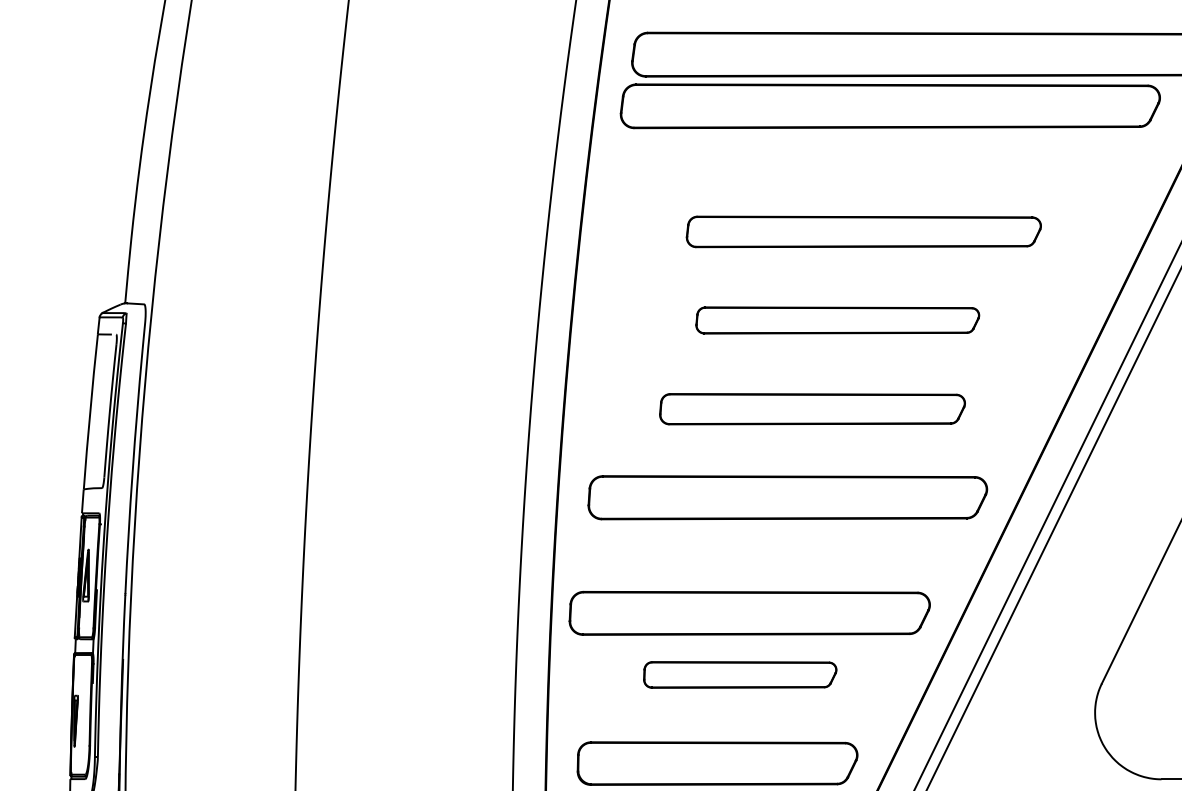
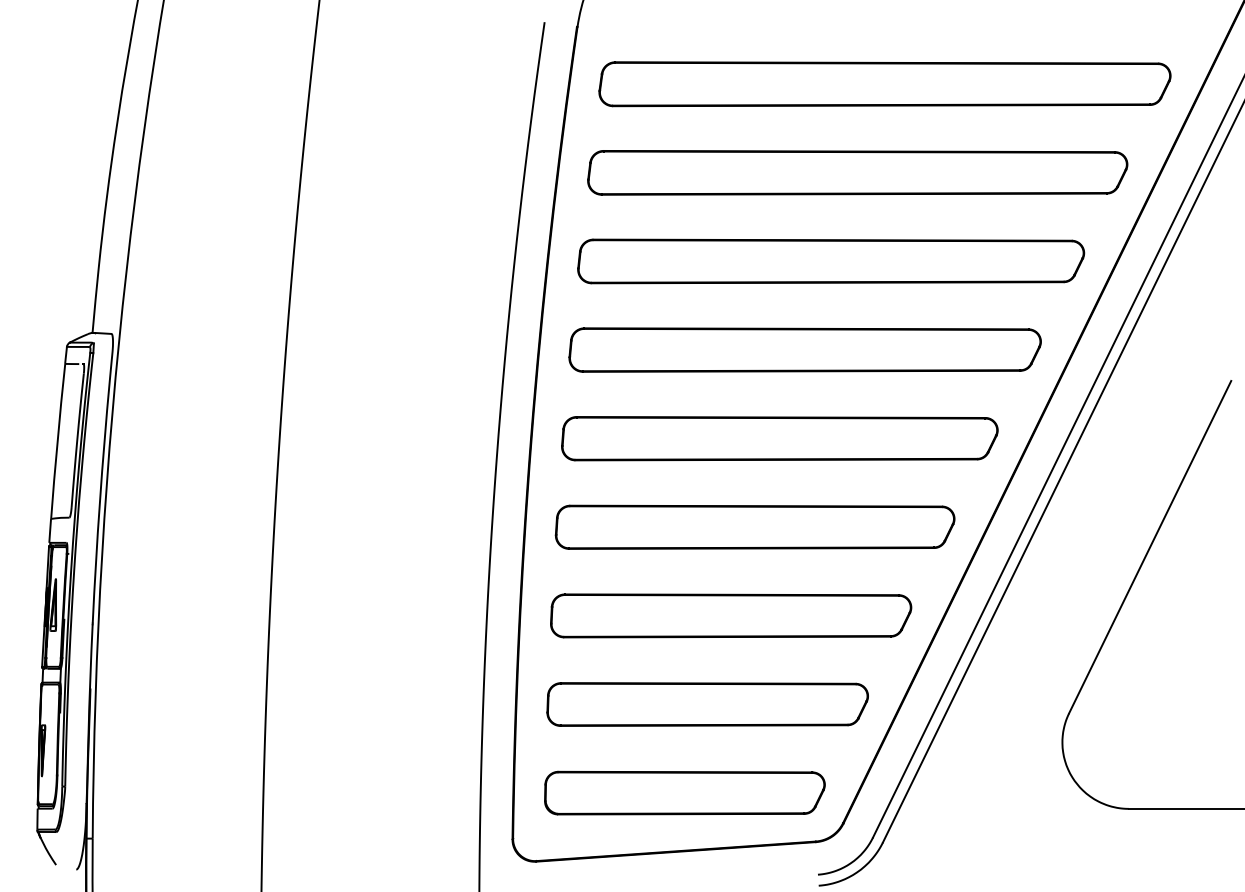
part: (890, 105) -> (857, 172), moved
part: (864, 231) -> (831, 261), size x1.43
part: (837, 319) -> (804, 349), size x1.67
part: (812, 408) -> (779, 438), size x1.43
part: (750, 612) -> (731, 615), moved
part: (740, 674) -> (707, 704), size x1.67

